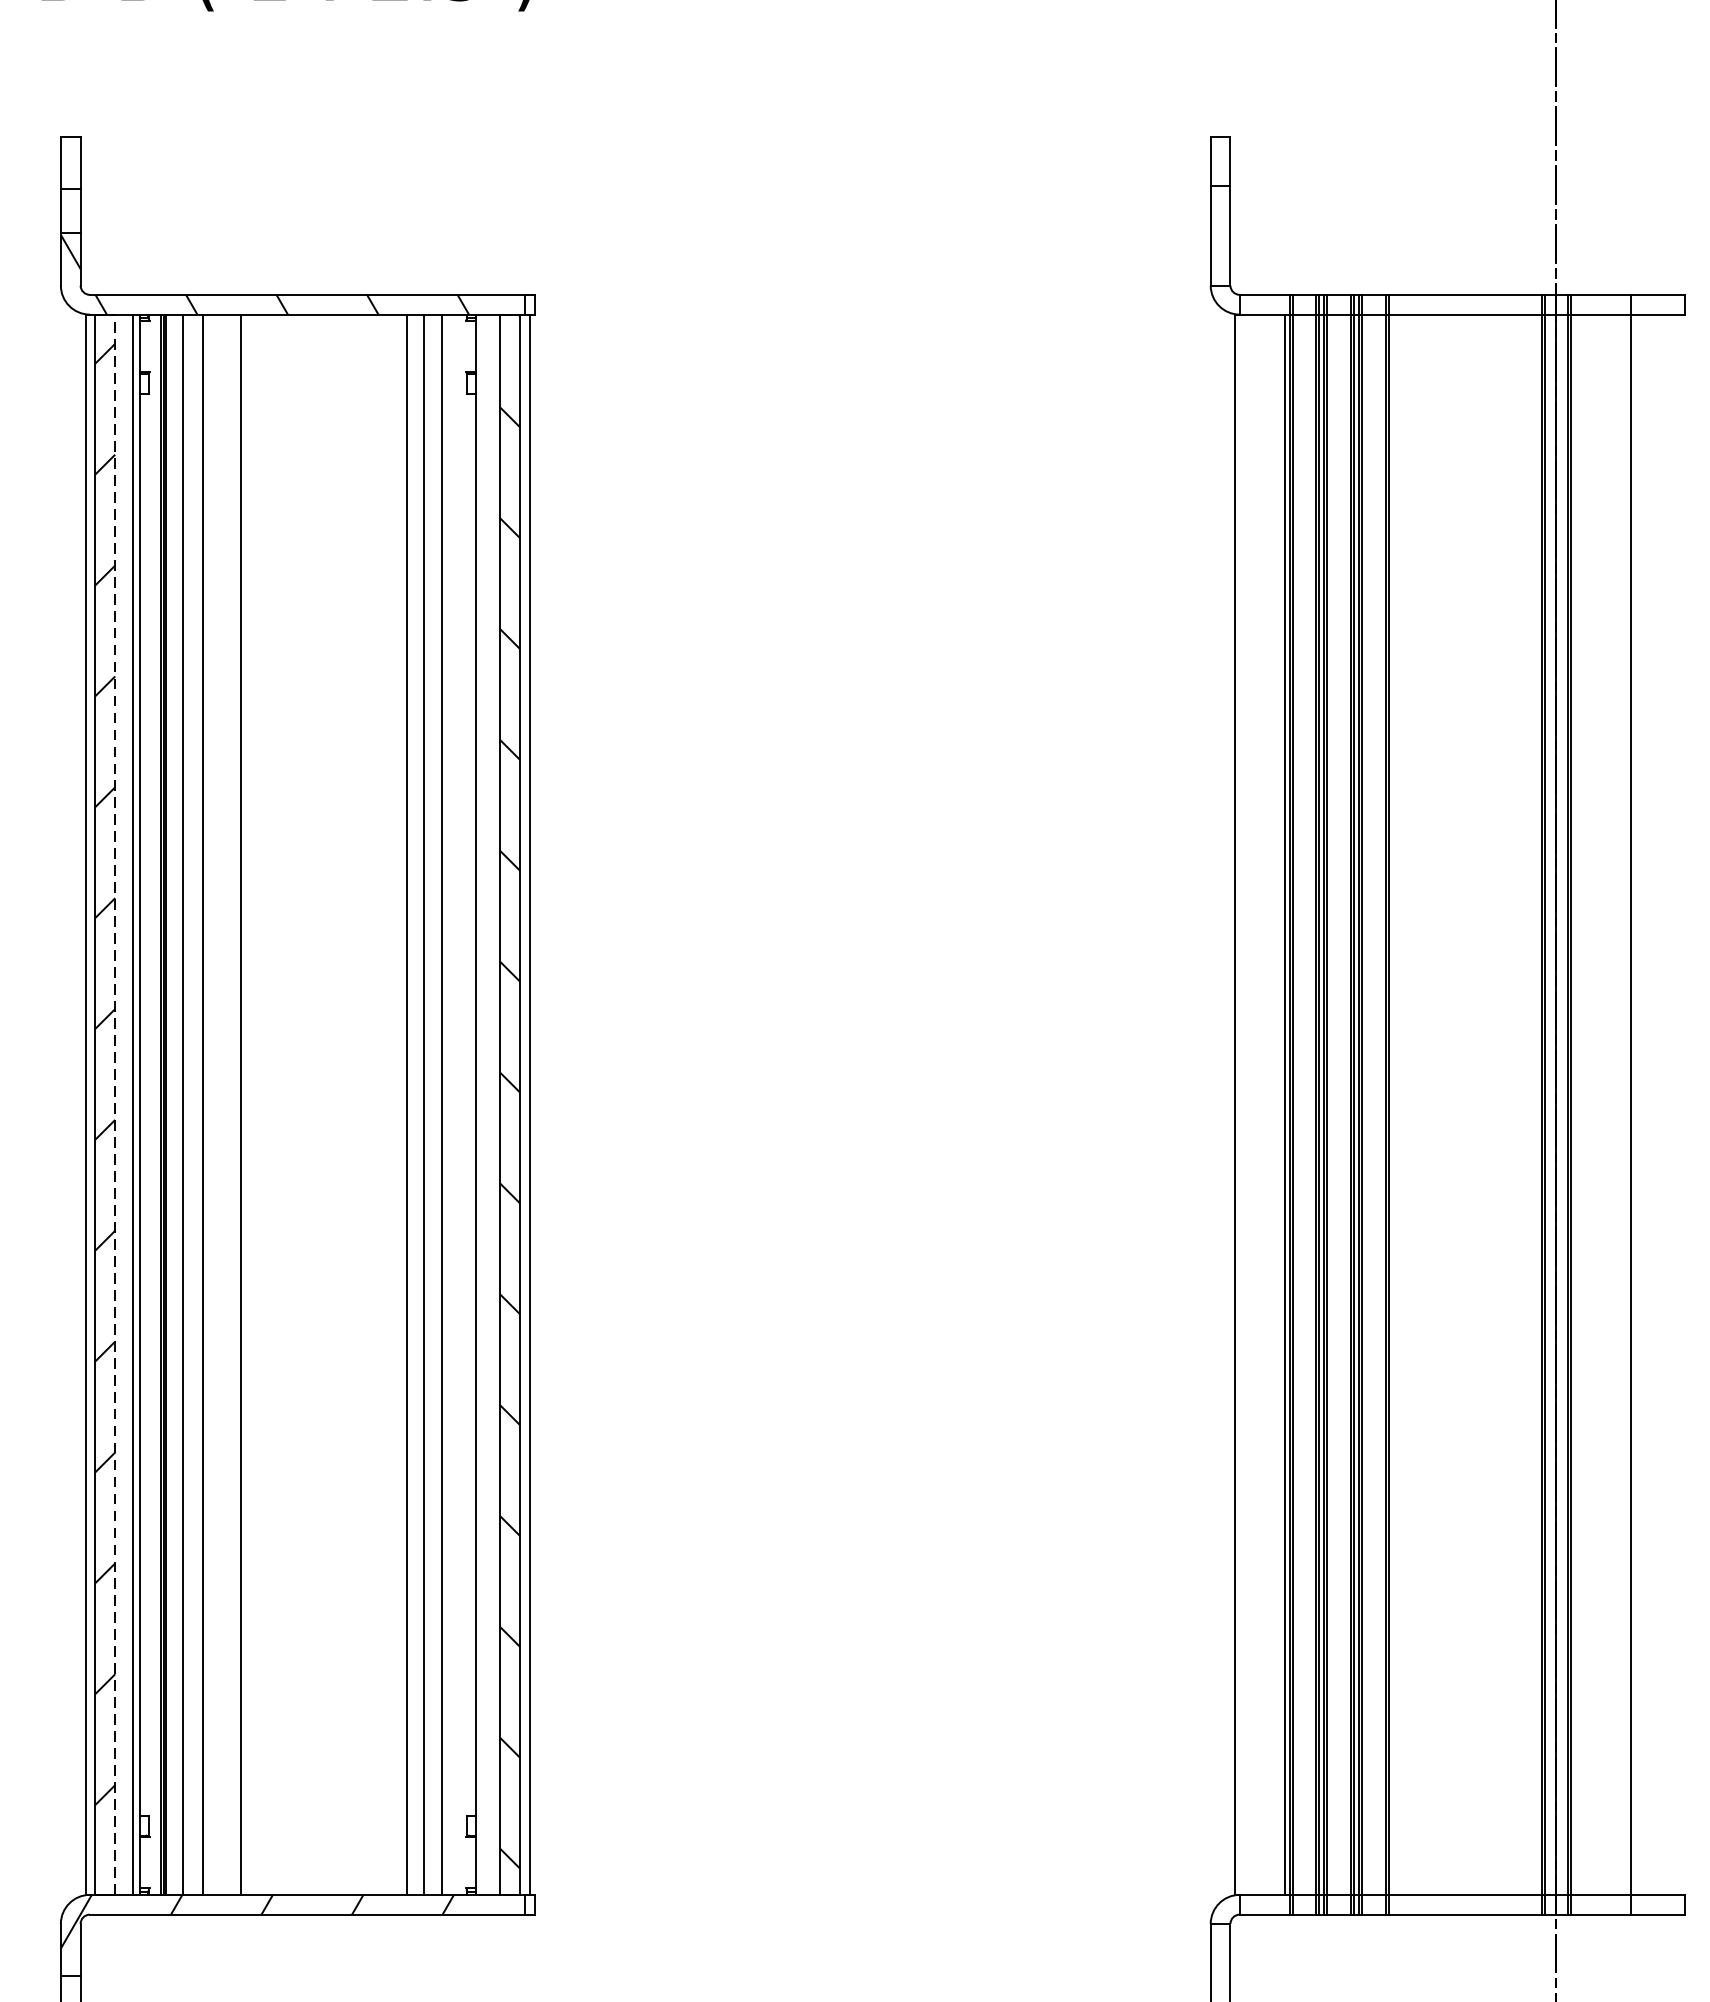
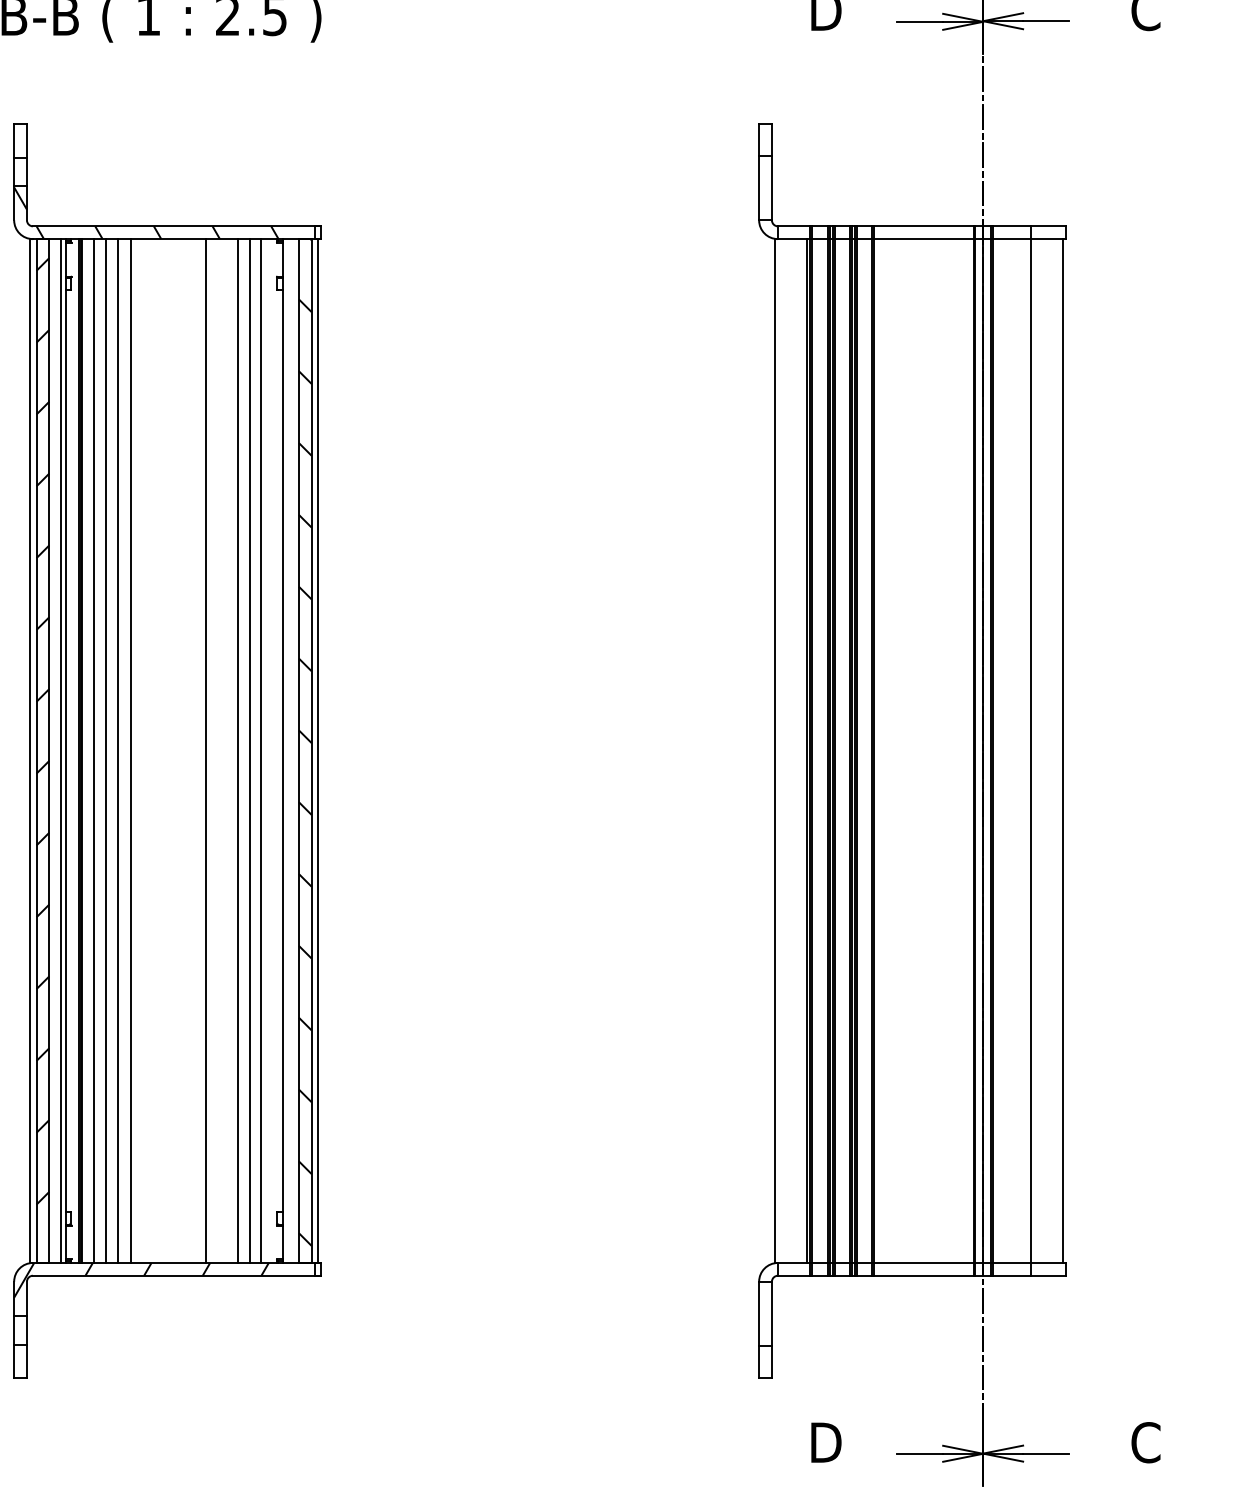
line: (220, 1103) -> (117, 750), added
line: (357, 1103) -> (206, 750), added
line: (1680, 1103) -> (1063, 750), added
line: (115, 1105) -> (49, 751), dashed -> solid

